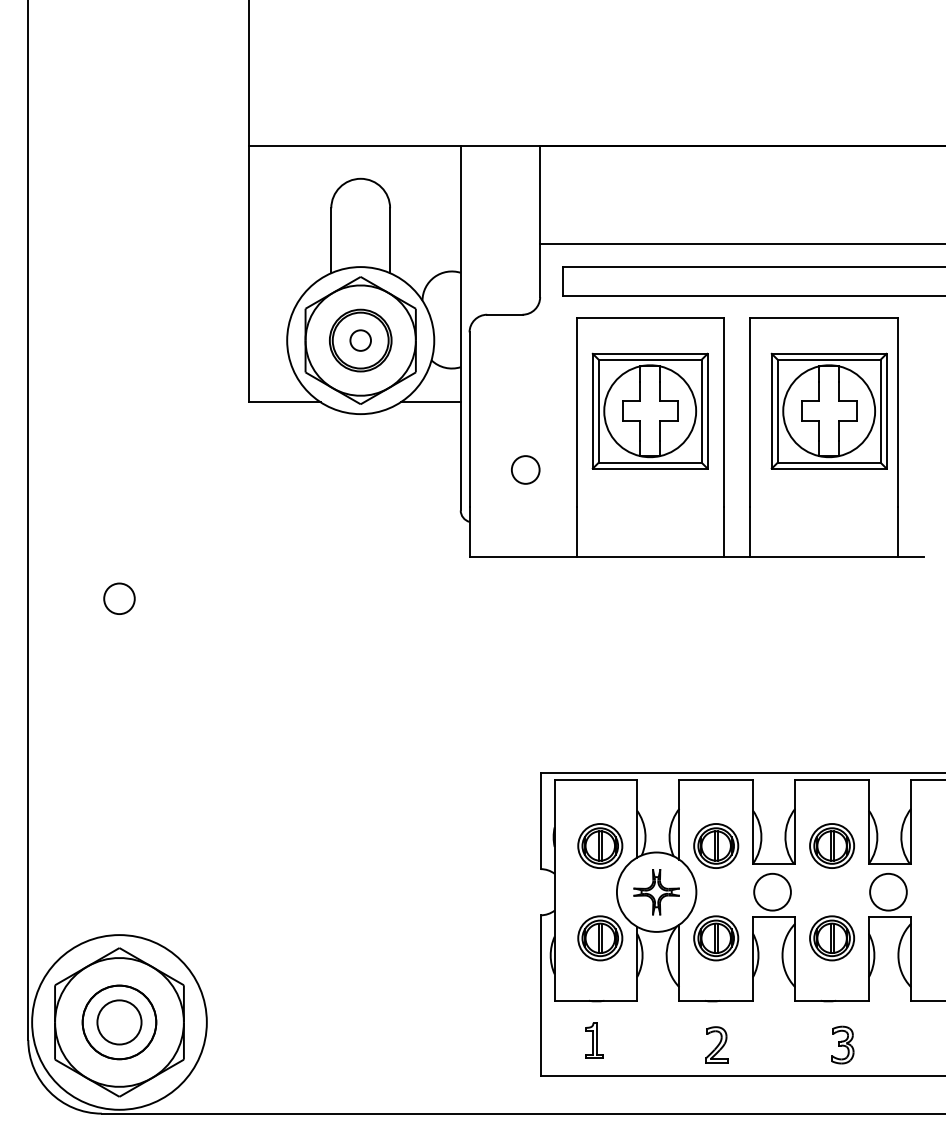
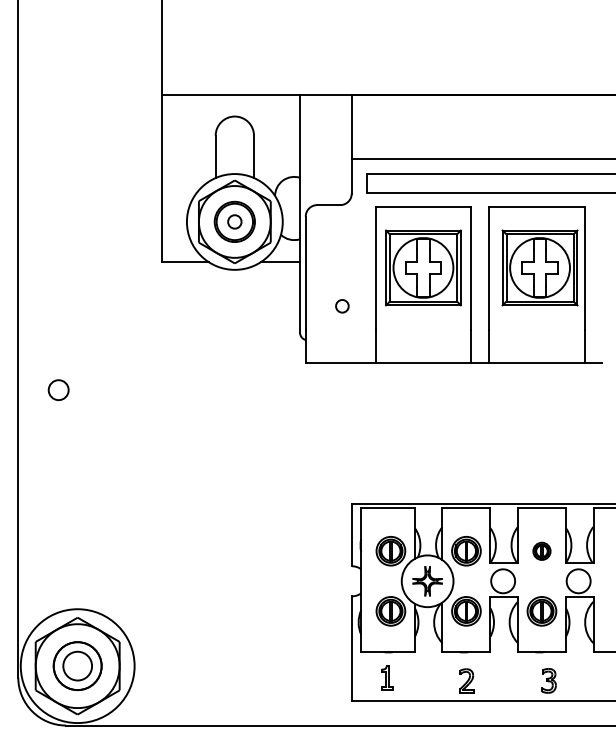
circle: (525, 470) -> (342, 306), size x0.7
circle: (119, 597) -> (58, 389), moved
part: (831, 846) -> (541, 551), size x0.6

